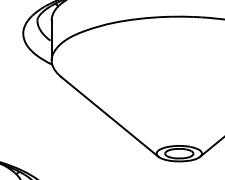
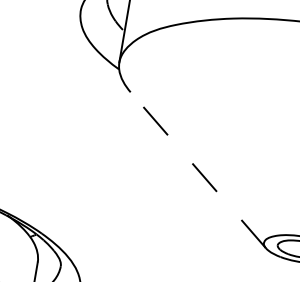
line: (109, 116) -> (197, 169), solid -> dashed

